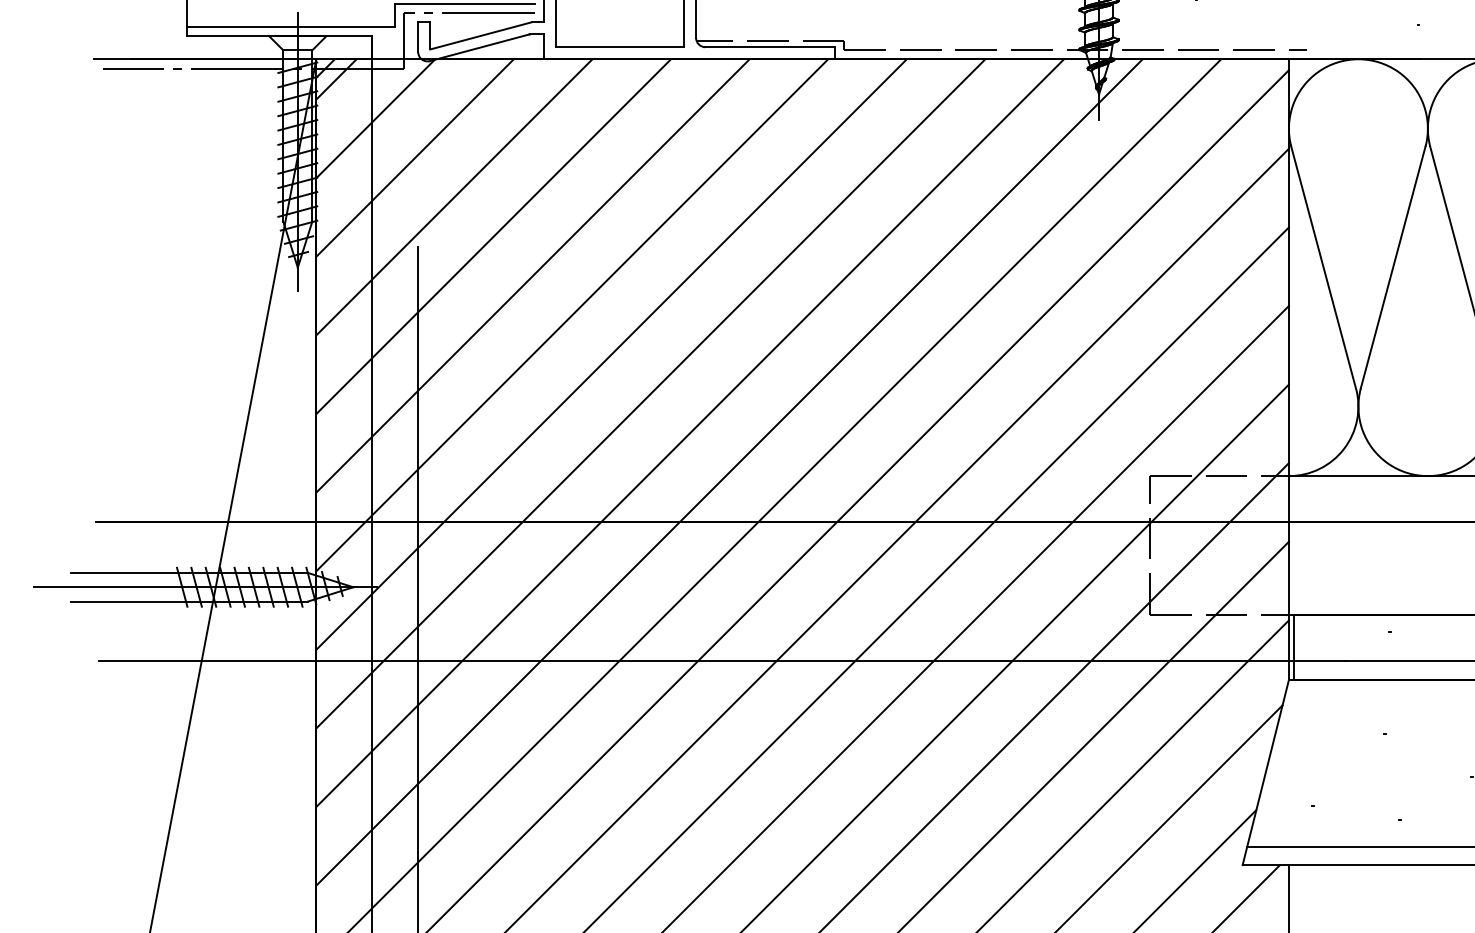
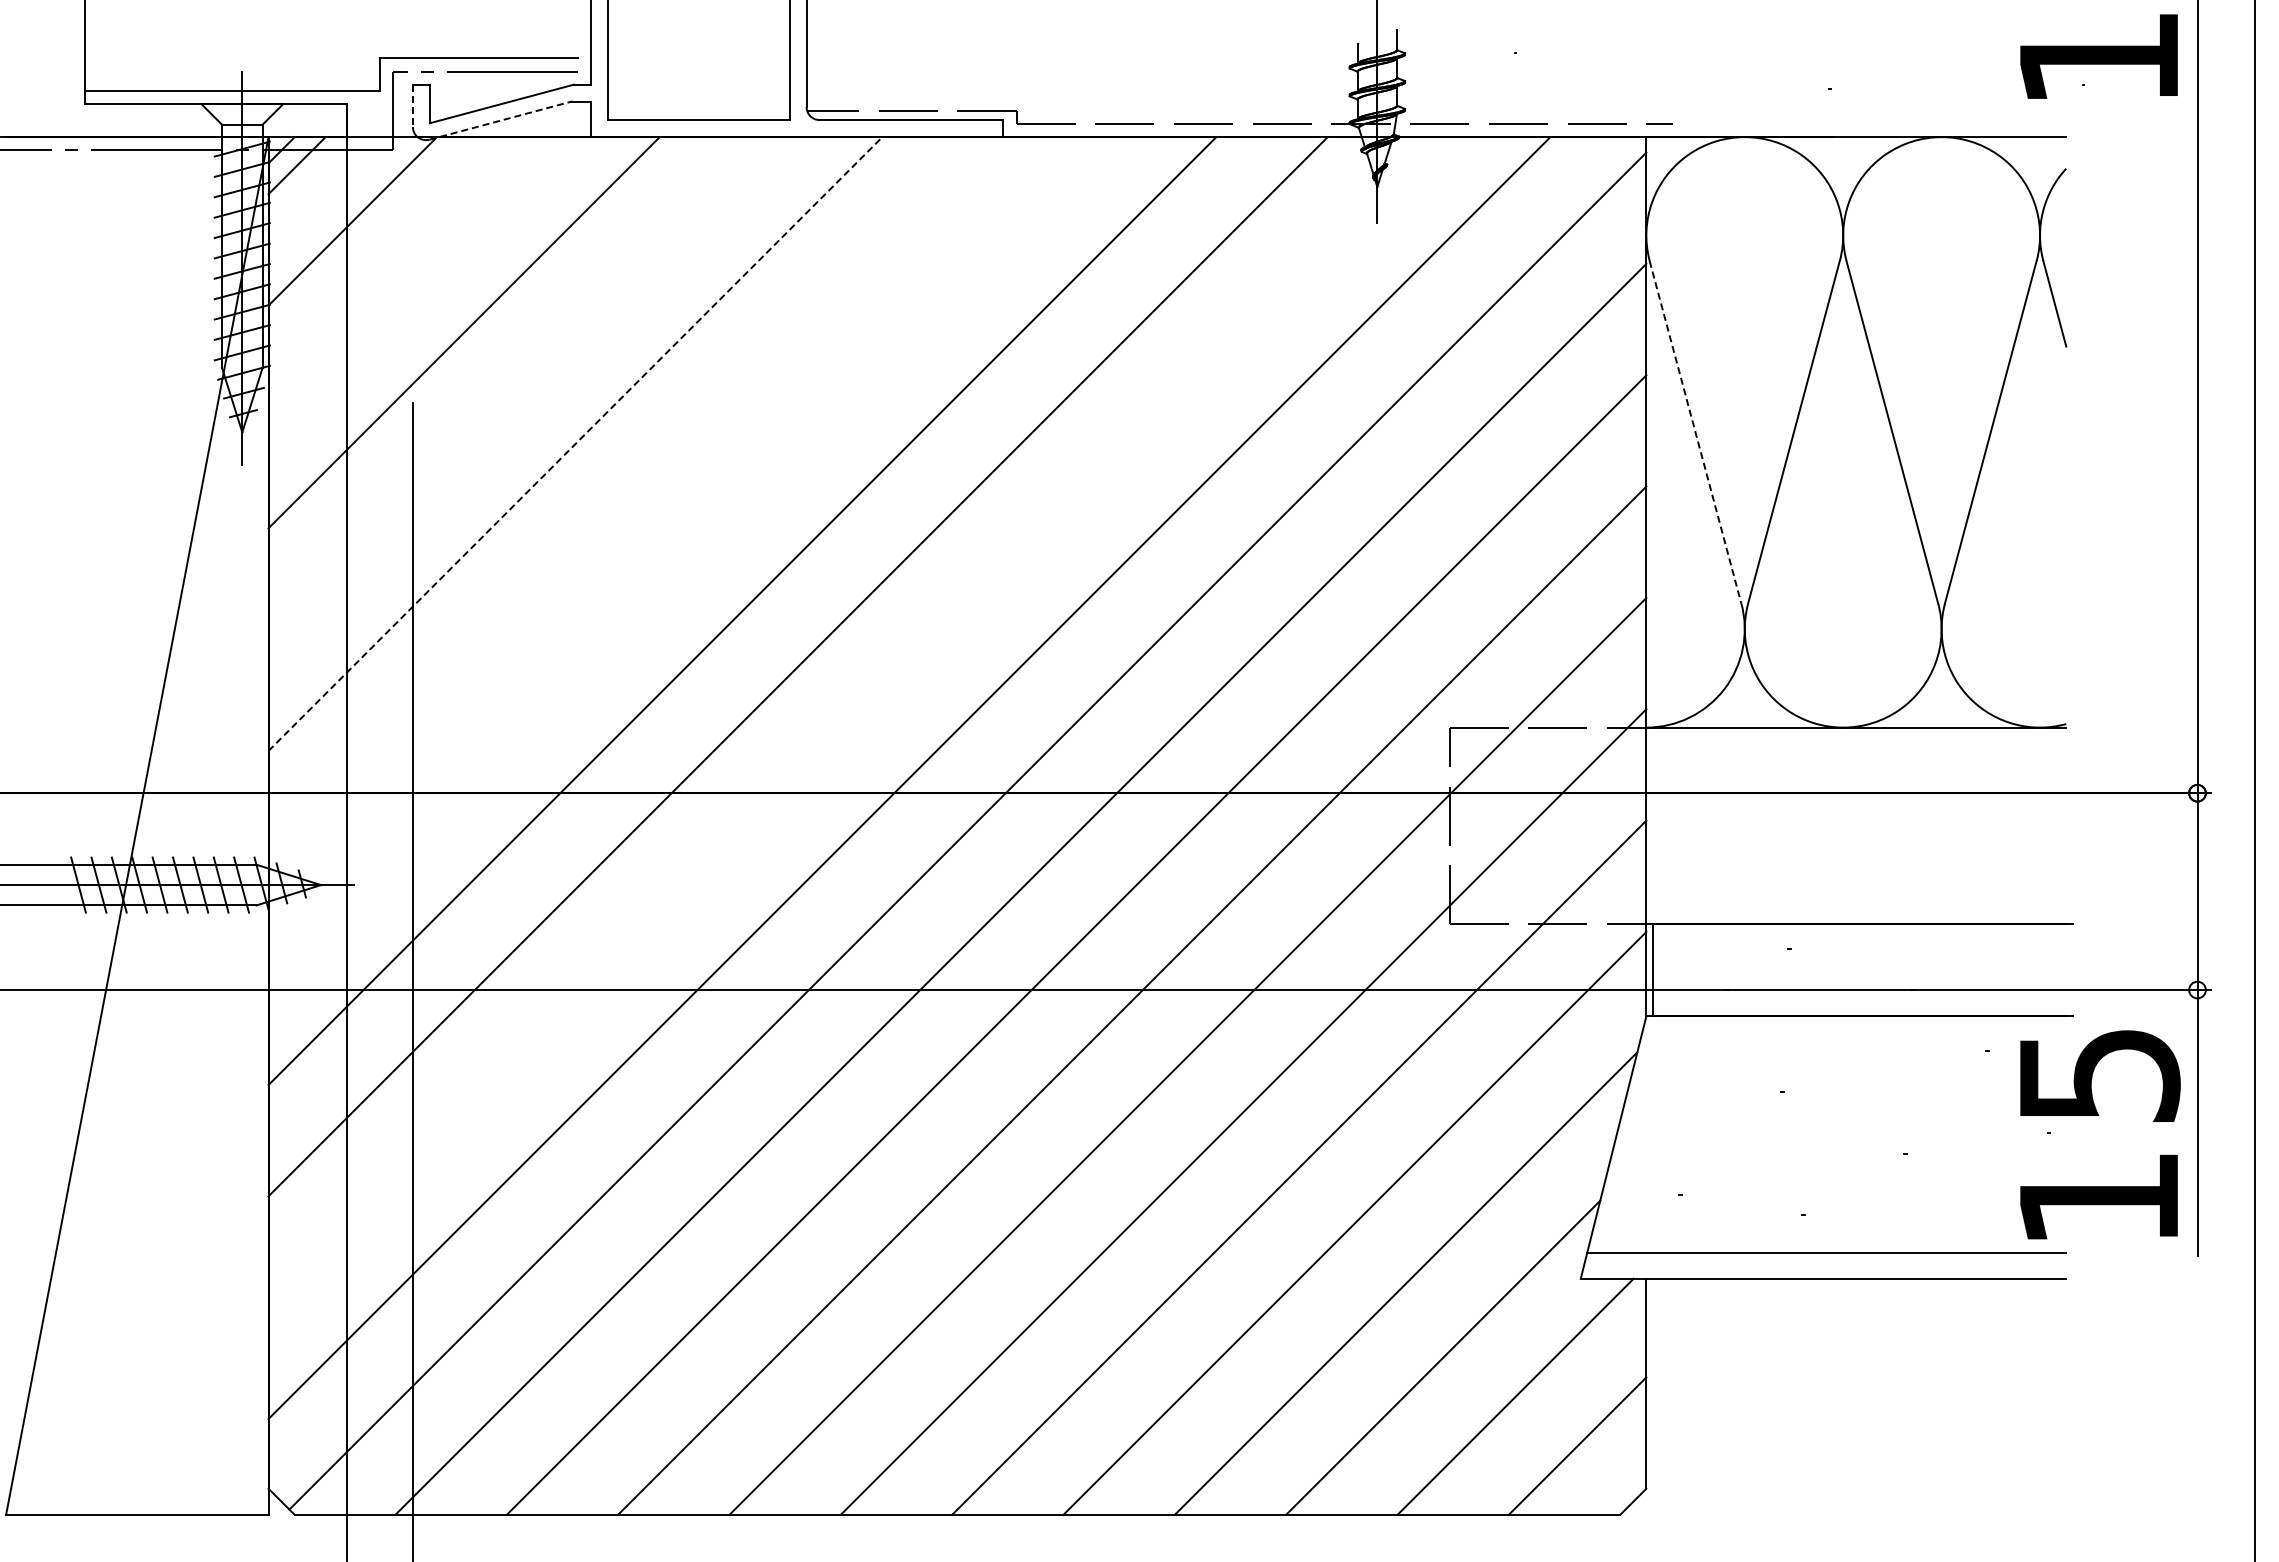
line: (417, 37) -> (412, 106), solid -> dashed
line: (480, 47) -> (500, 120), solid -> dashed
line: (415, 157) -> (408, 276), removed
line: (493, 236) -> (519, 388), removed
line: (1323, 267) -> (1695, 432), solid -> dashed
line: (533, 275) -> (575, 443), solid -> dashed
line: (571, 315) -> (630, 499), removed
line: (611, 354) -> (686, 555), removed
line: (729, 472) -> (853, 722), removed

